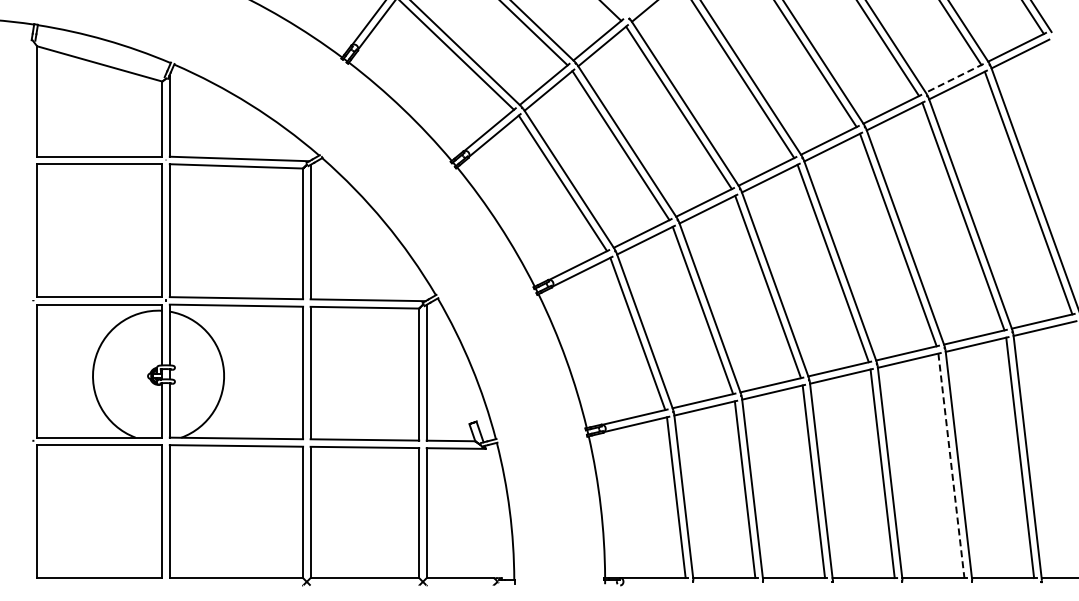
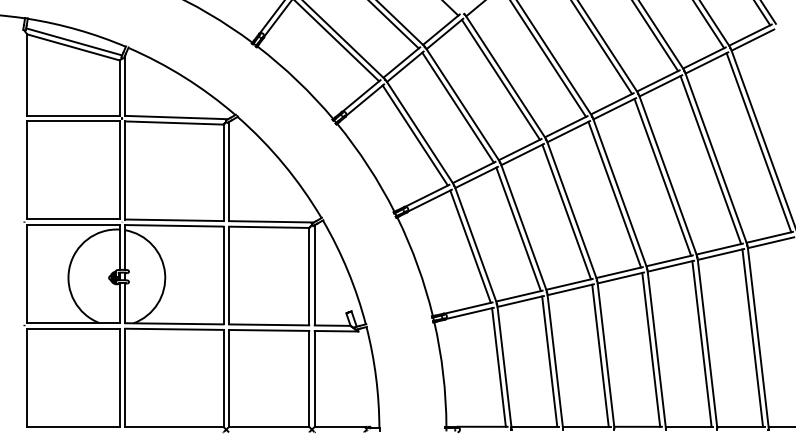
line: (100, 56) -> (74, 41), added
line: (954, 78) -> (704, 58), dashed -> solid
line: (951, 465) -> (702, 343), dashed -> solid

